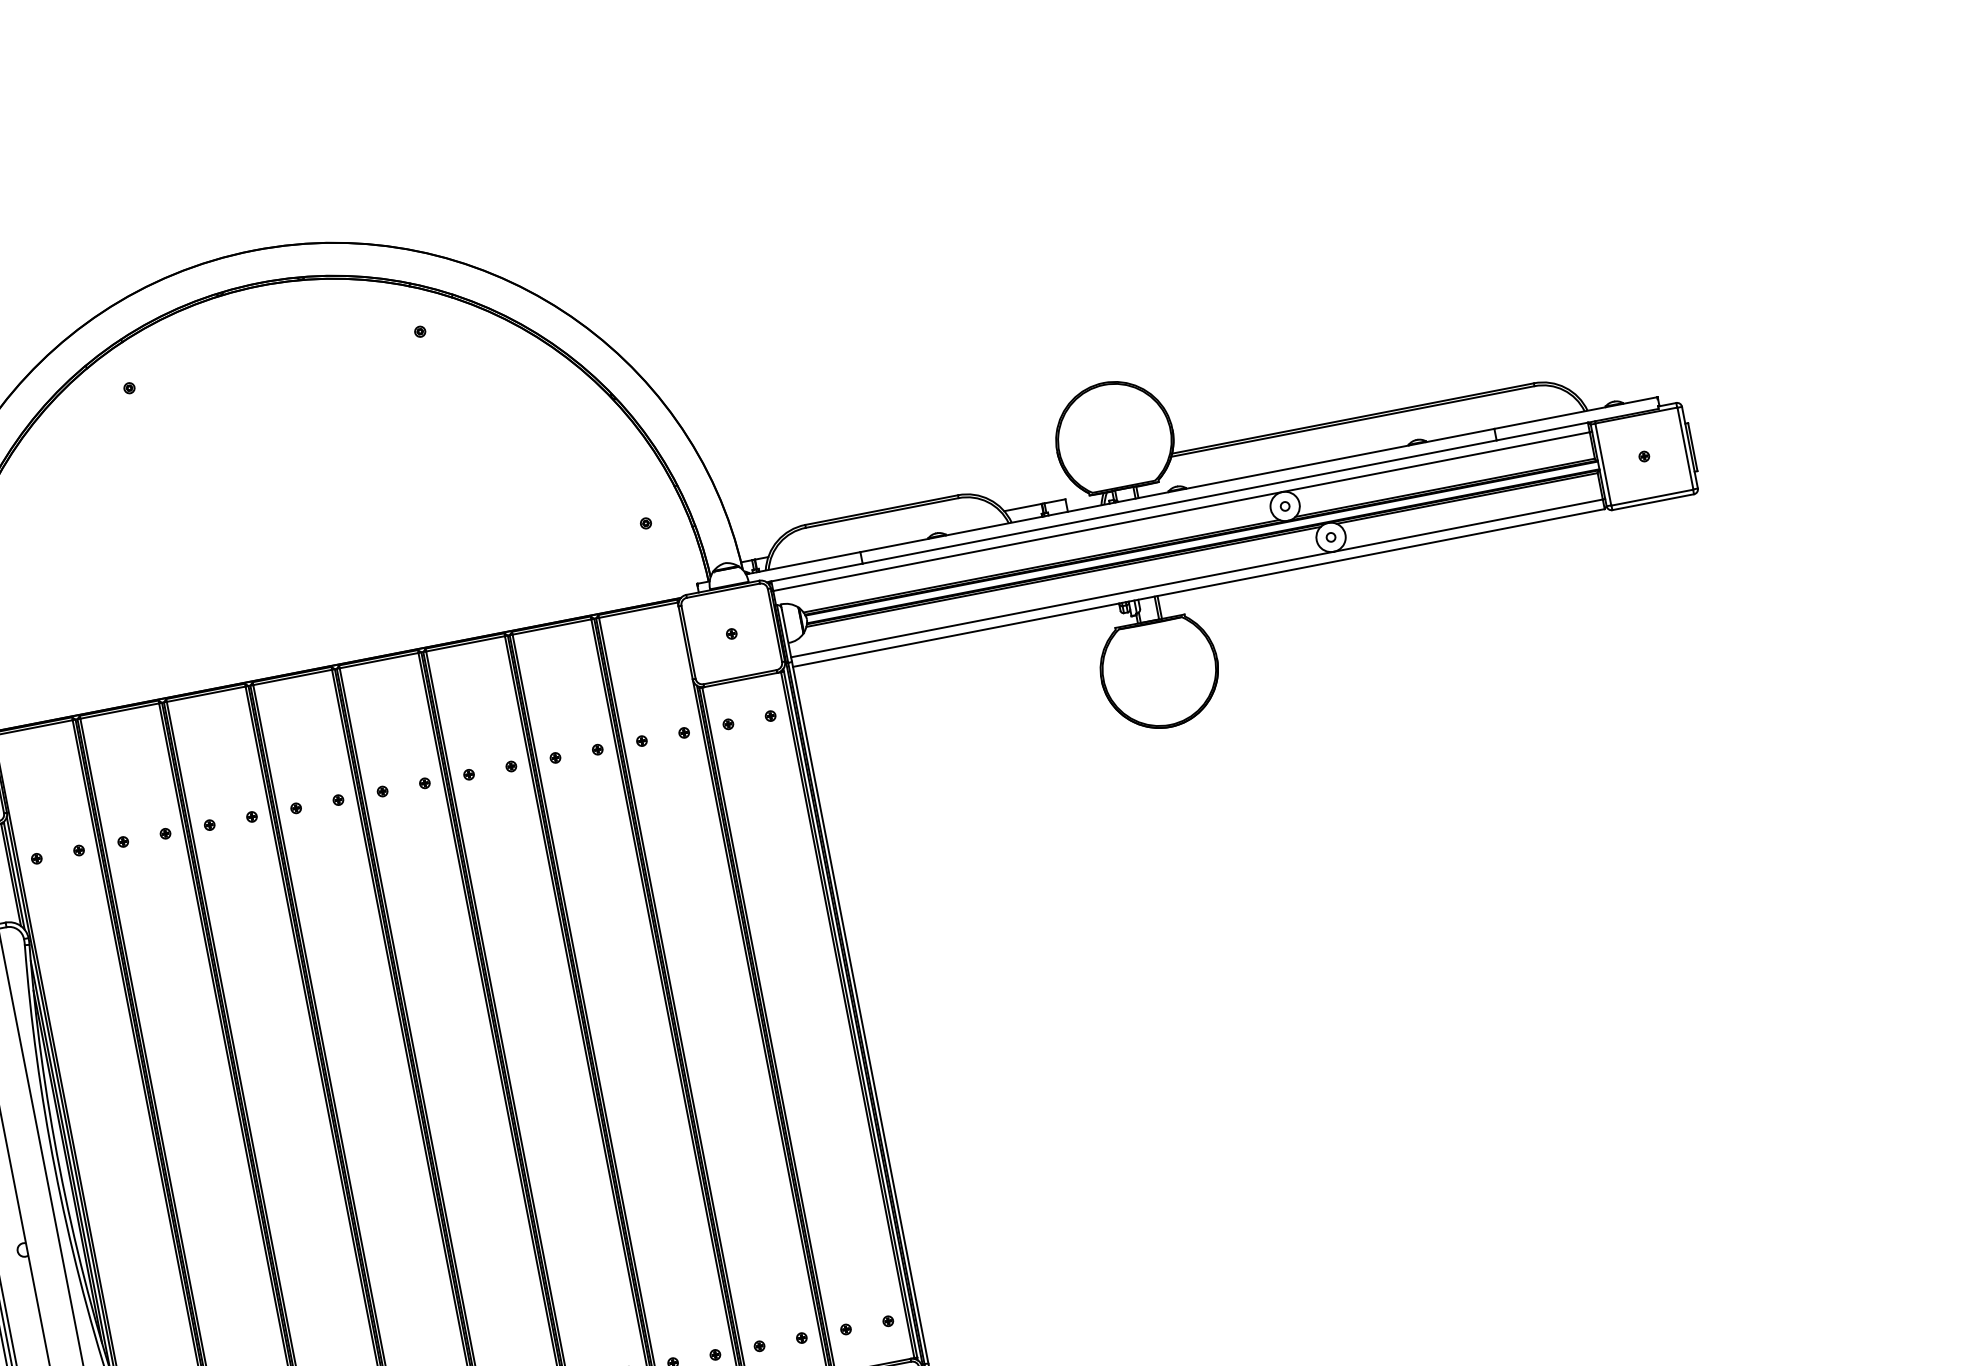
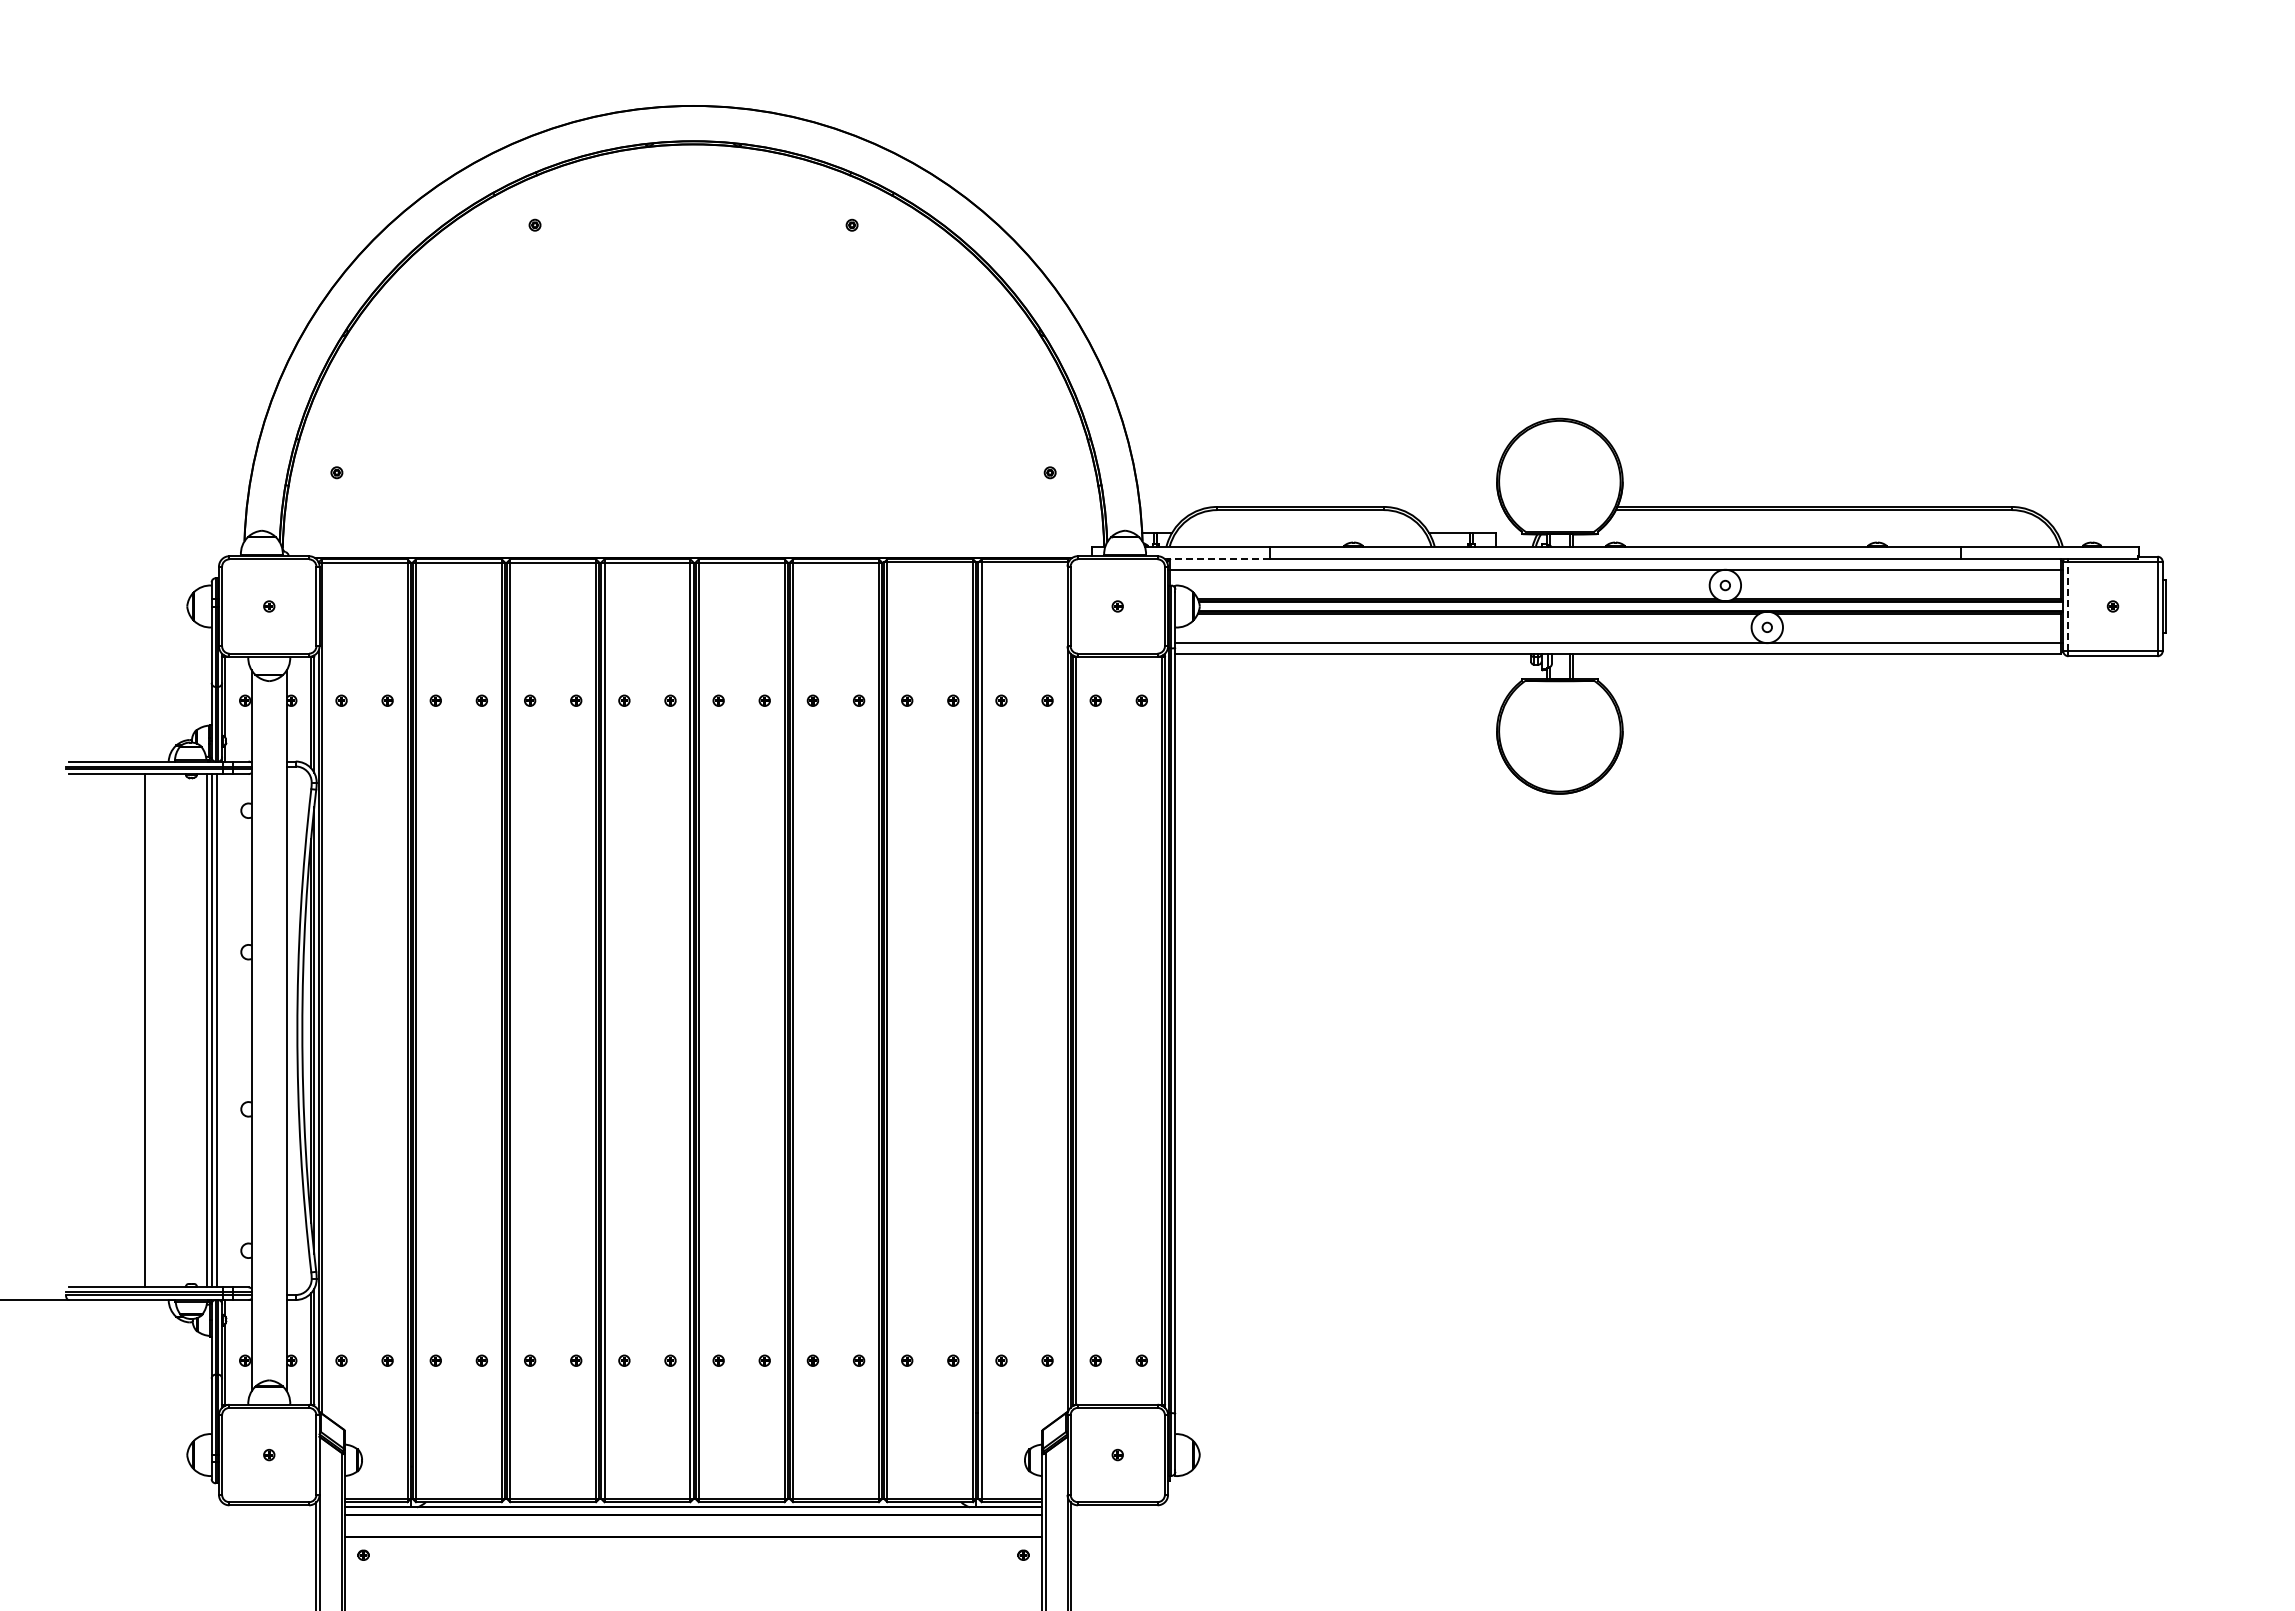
line: (1603, 464) -> (2068, 606), solid -> dashed
line: (813, 573) -> (1216, 559), solid -> dashed

